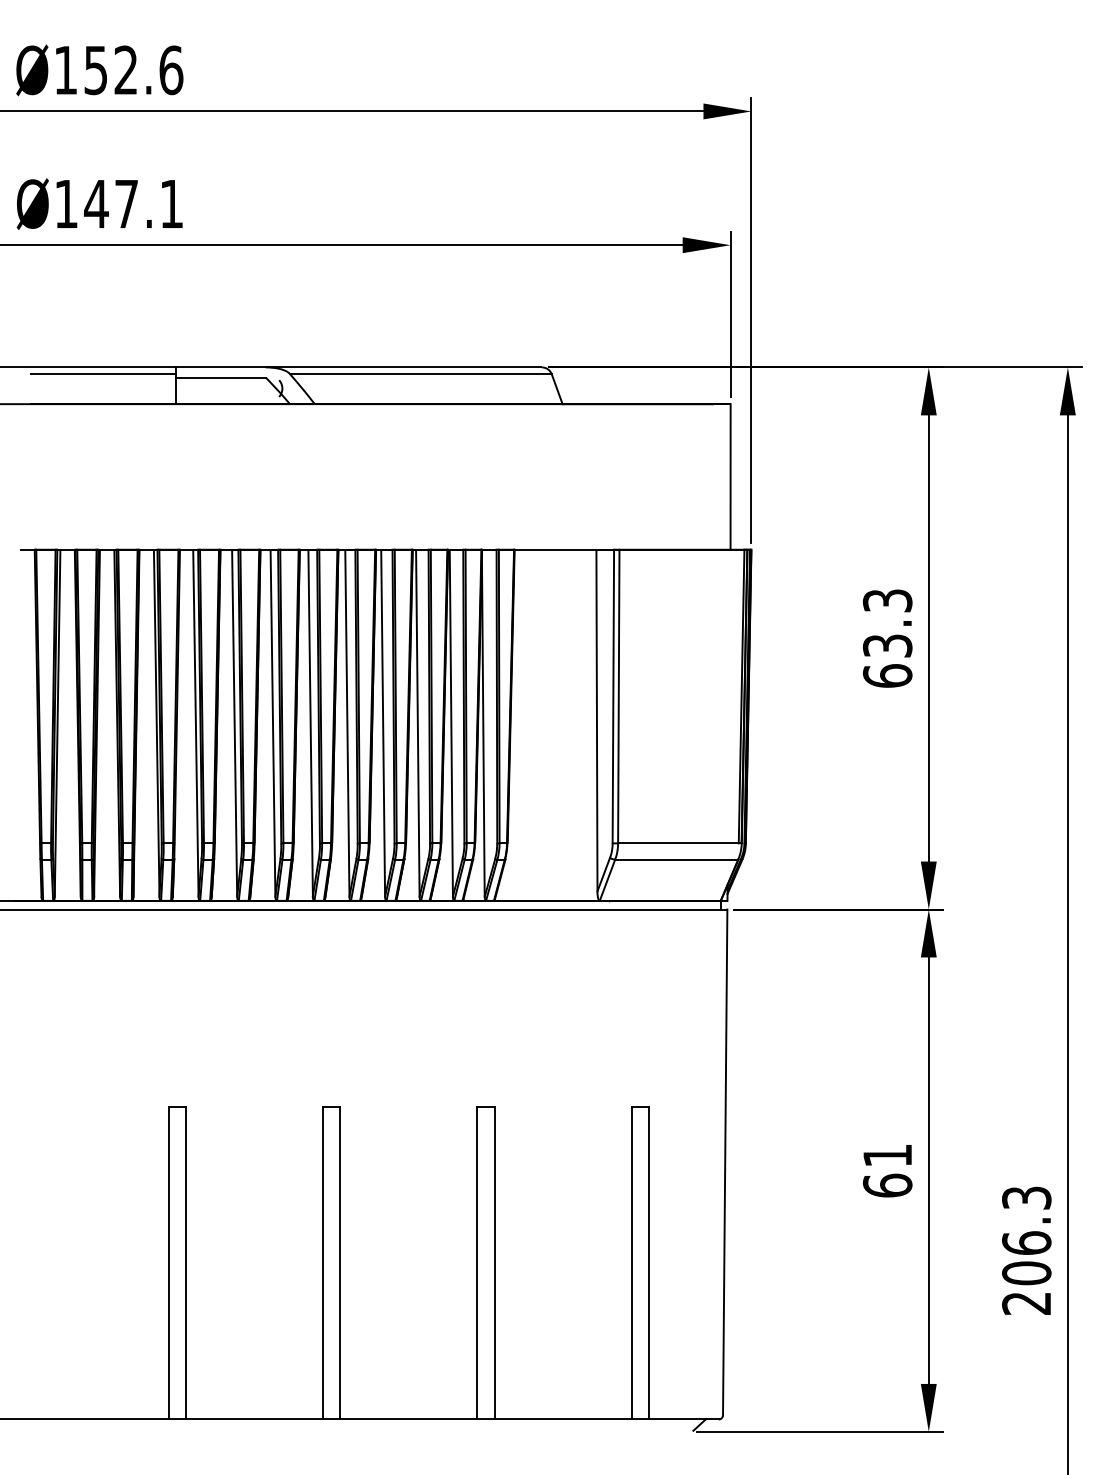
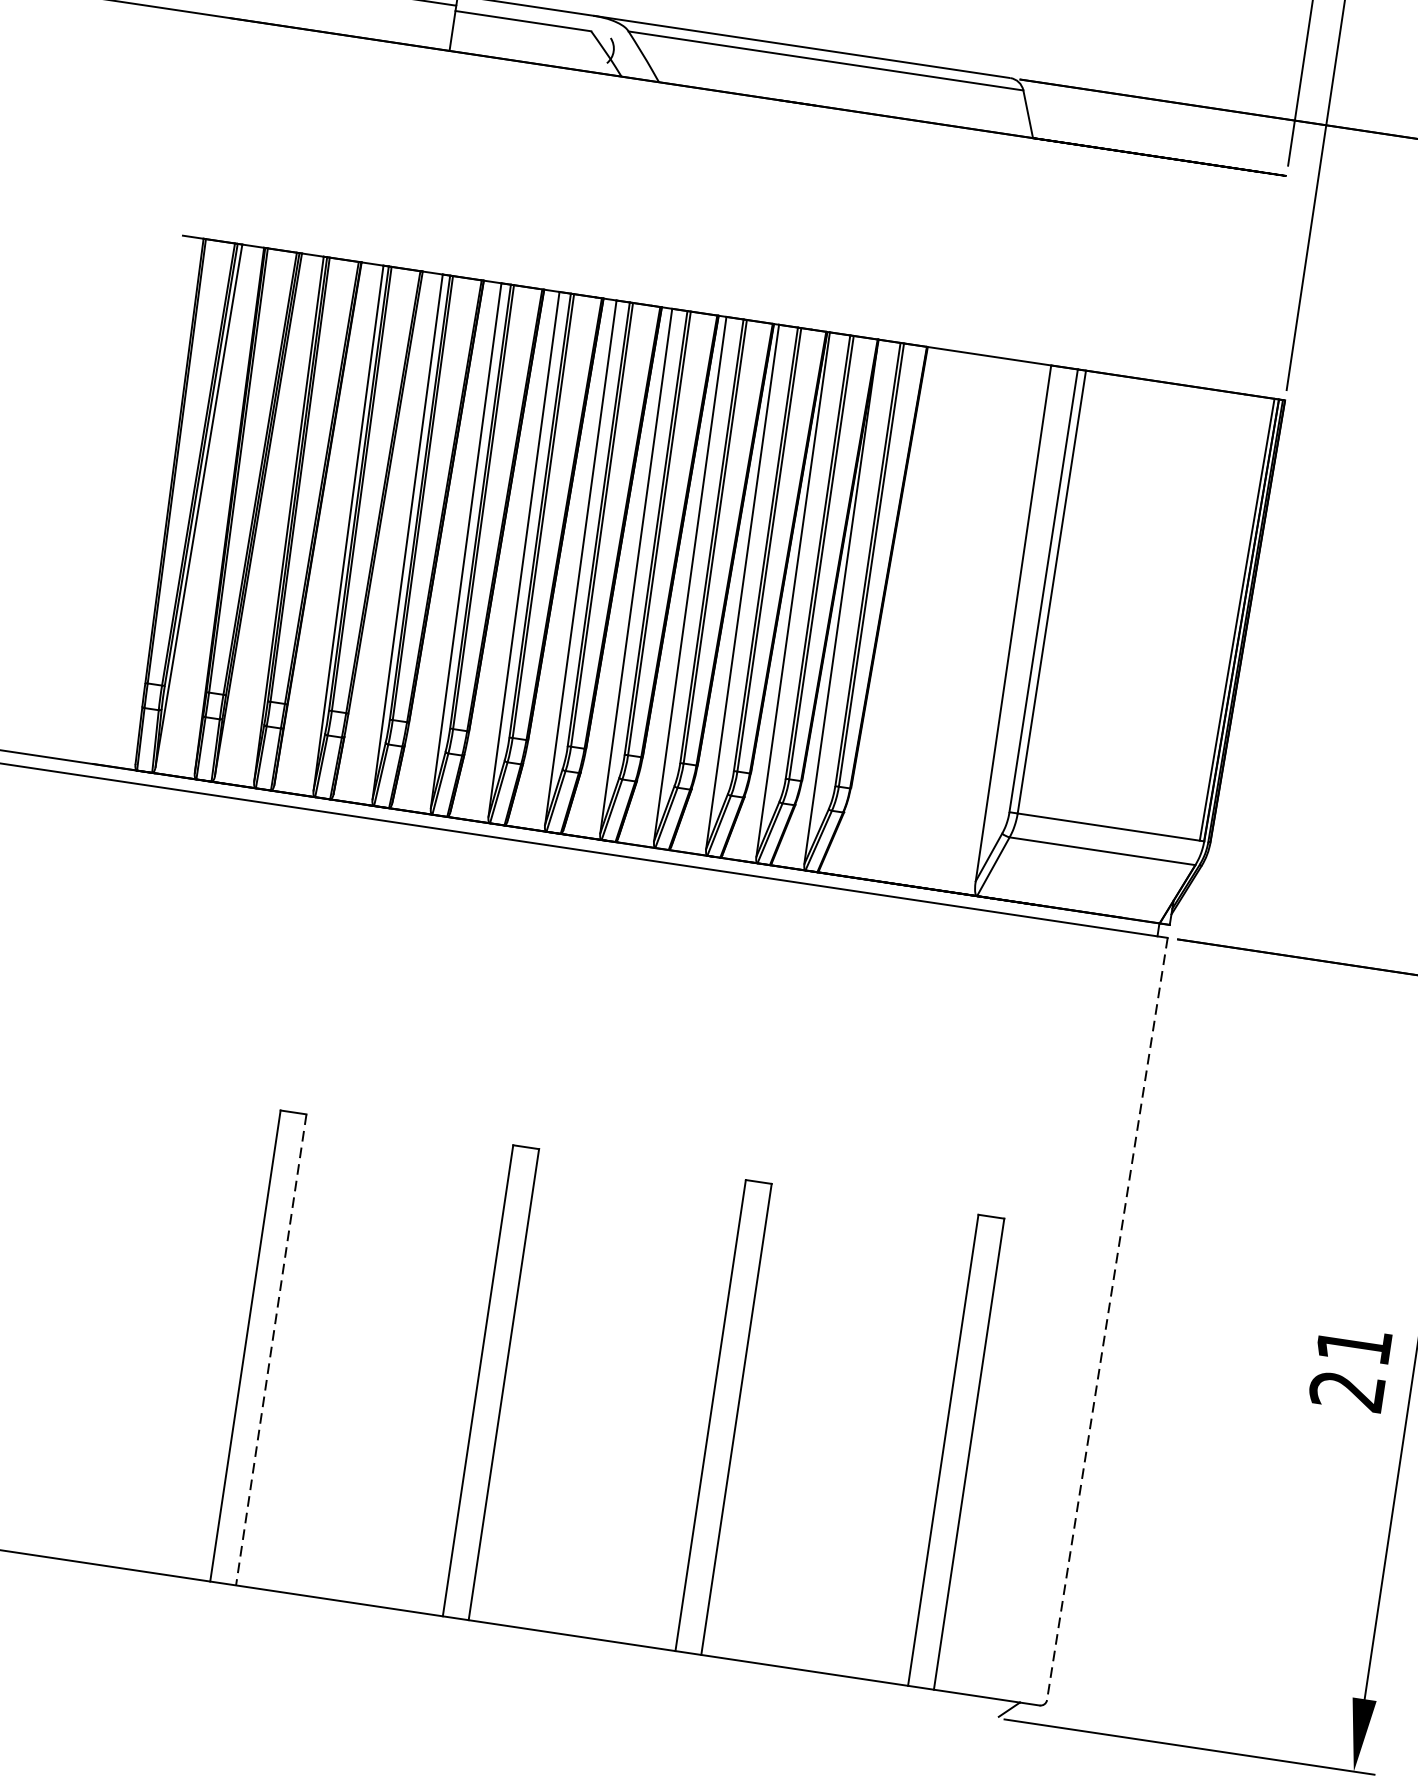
line: (730, 476) -> (1270, 285), removed
line: (725, 1162) -> (1107, 1319), solid -> dashed
text: (887, 1185) -> (1347, 1390), 61 -> 21
line: (186, 1263) -> (271, 1350), solid -> dashed

